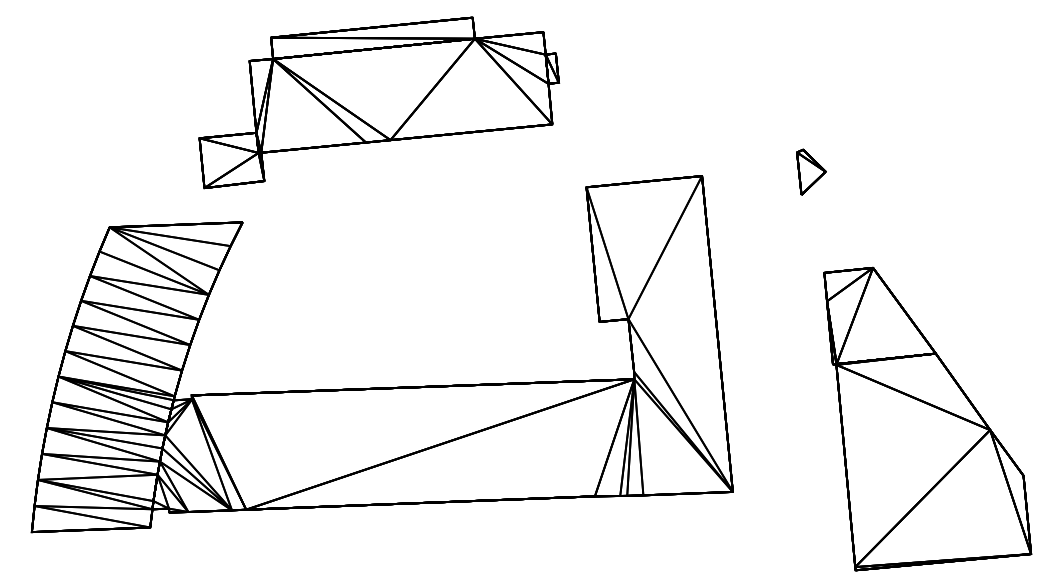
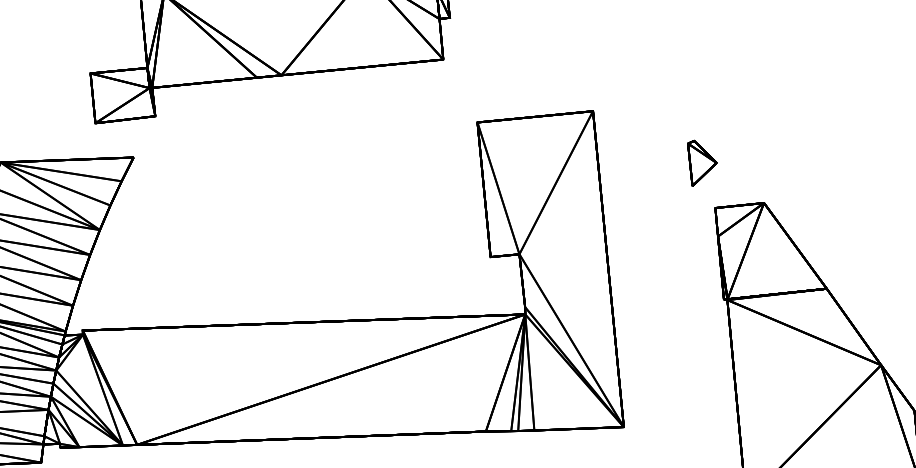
part: (811, 171) -> (702, 162), moved

